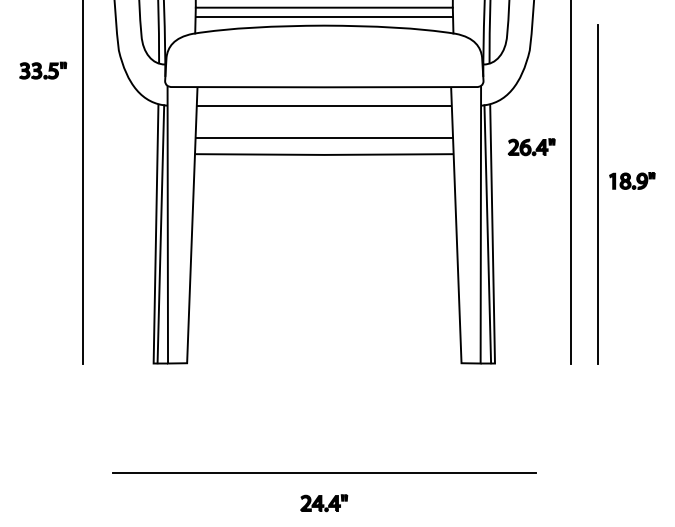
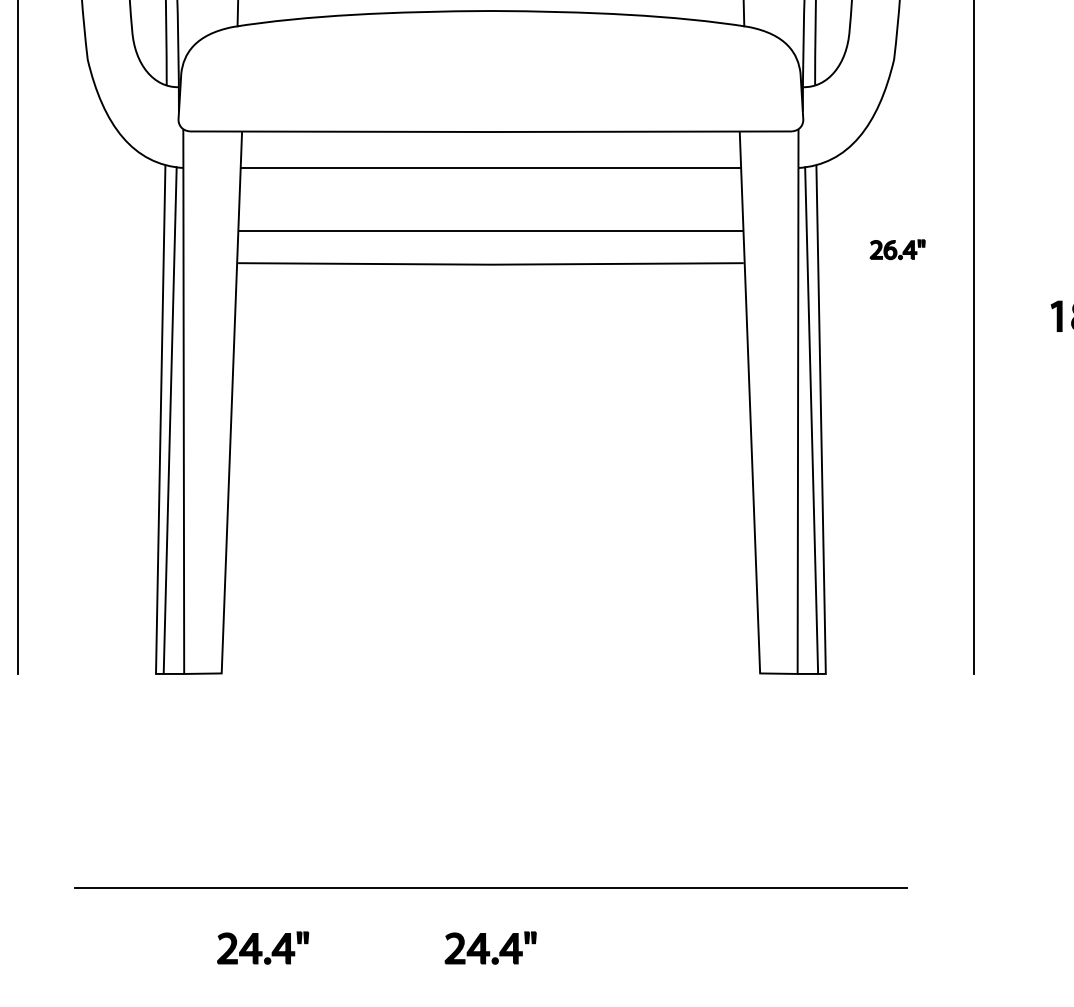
part: (531, 147) -> (897, 250), size x0.6
line: (597, 193) -> (1026, 340), removed
part: (208, 503) -> (263, 948), added

